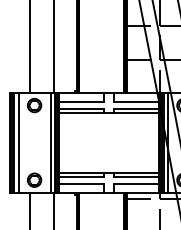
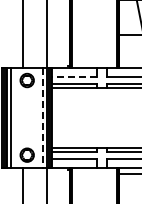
line: (81, 102) -> (74, 77), solid -> dashed
line: (50, 142) -> (43, 117), solid -> dashed

